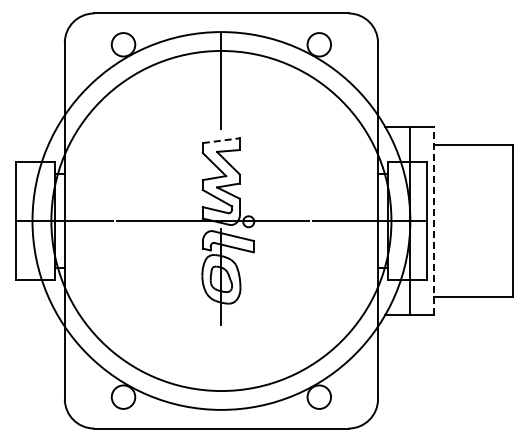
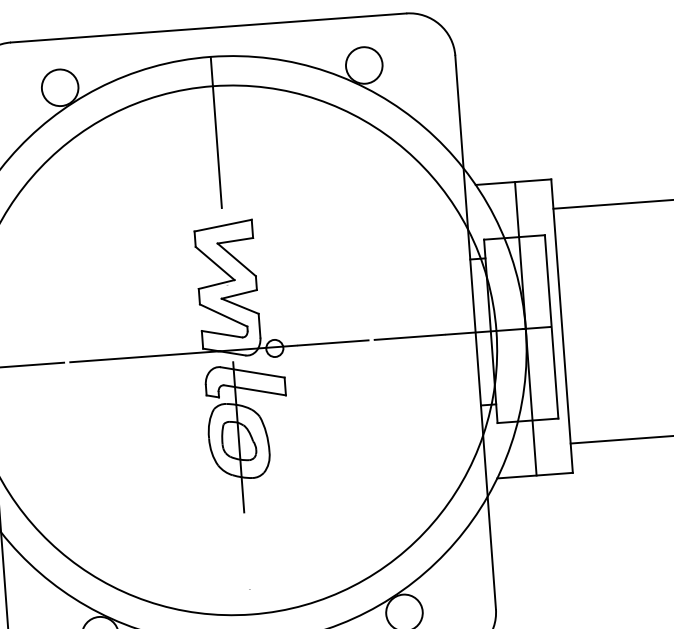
line: (221, 140) -> (223, 225), dashed -> solid
line: (433, 220) -> (561, 325), dashed -> solid

